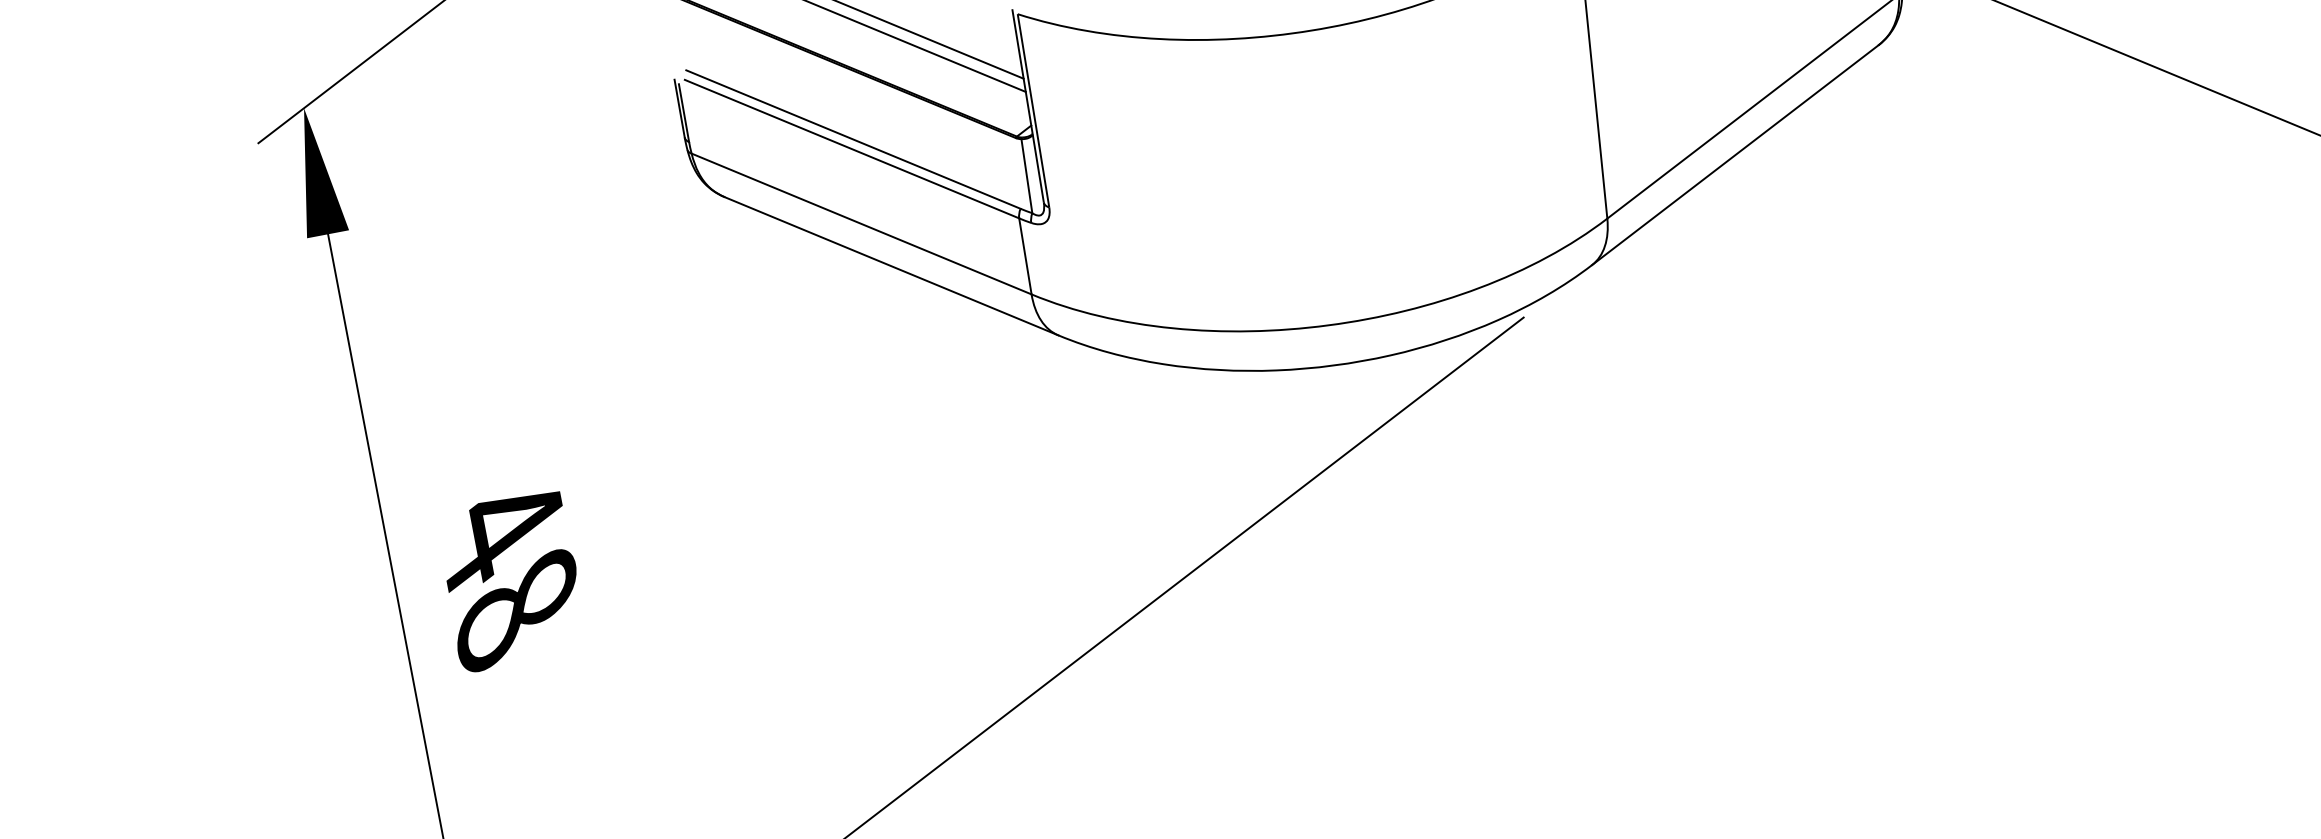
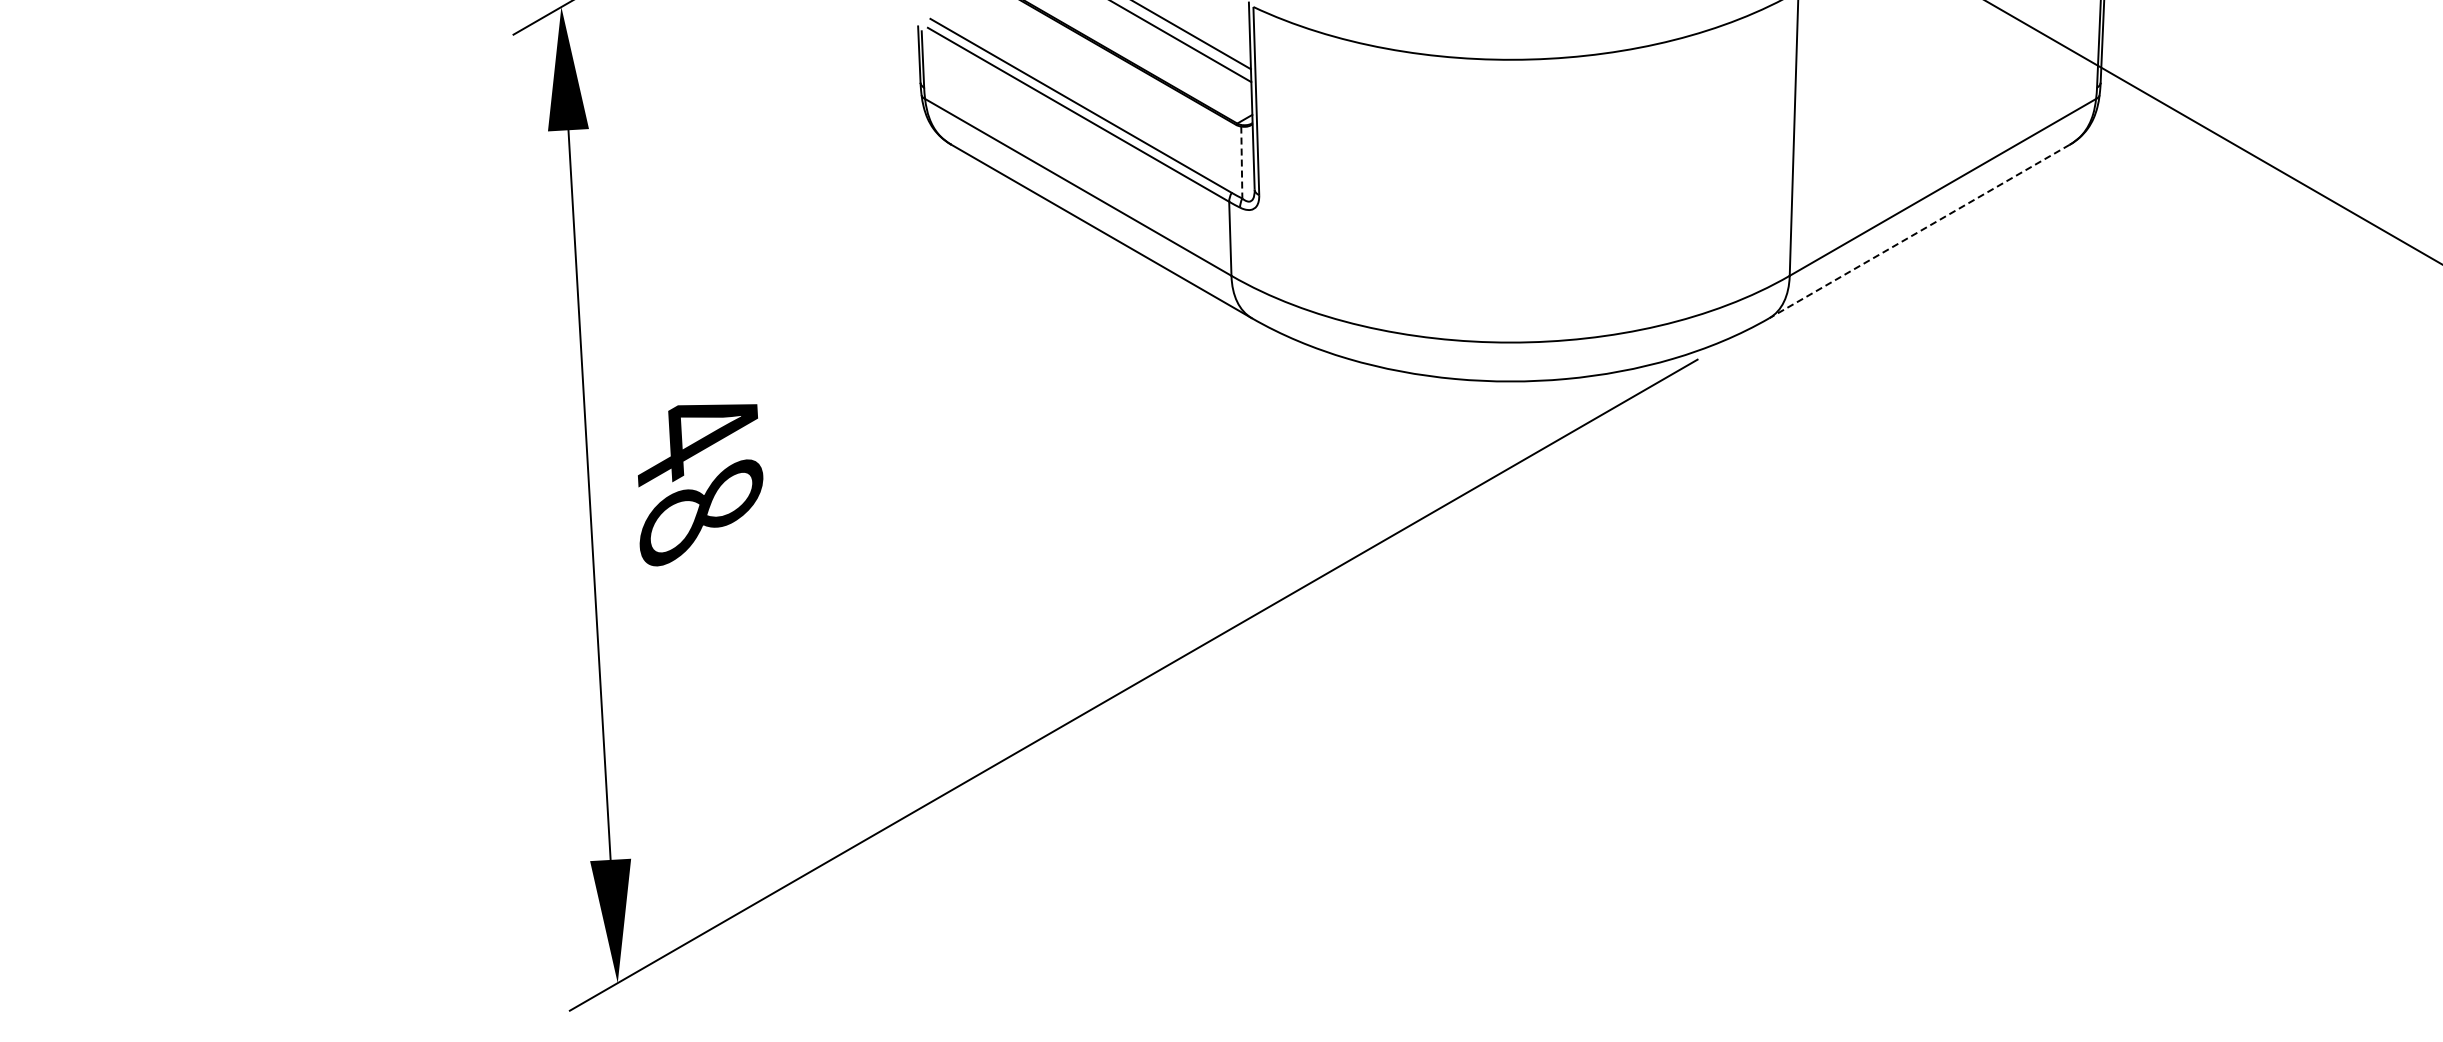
line: (1735, 155) -> (1919, 231), solid -> dashed
line: (1026, 176) -> (1241, 162), solid -> dashed

